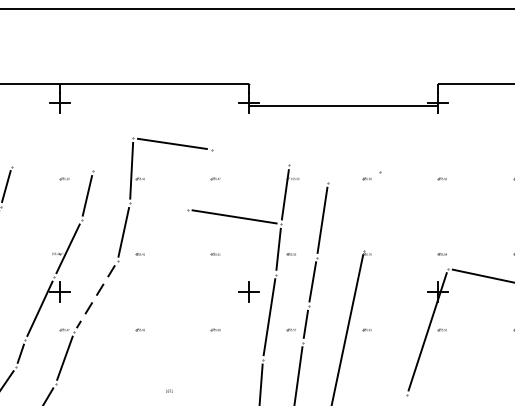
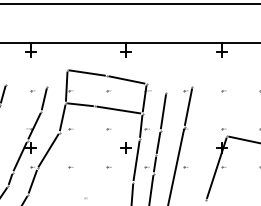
line: (342, 105) -> (173, 42), moved
line: (249, 156) -> (126, 79), added
line: (158, 205) -> (80, 104), added
line: (369, 209) -> (187, 106), added
line: (95, 296) -> (48, 150), dashed -> solid

